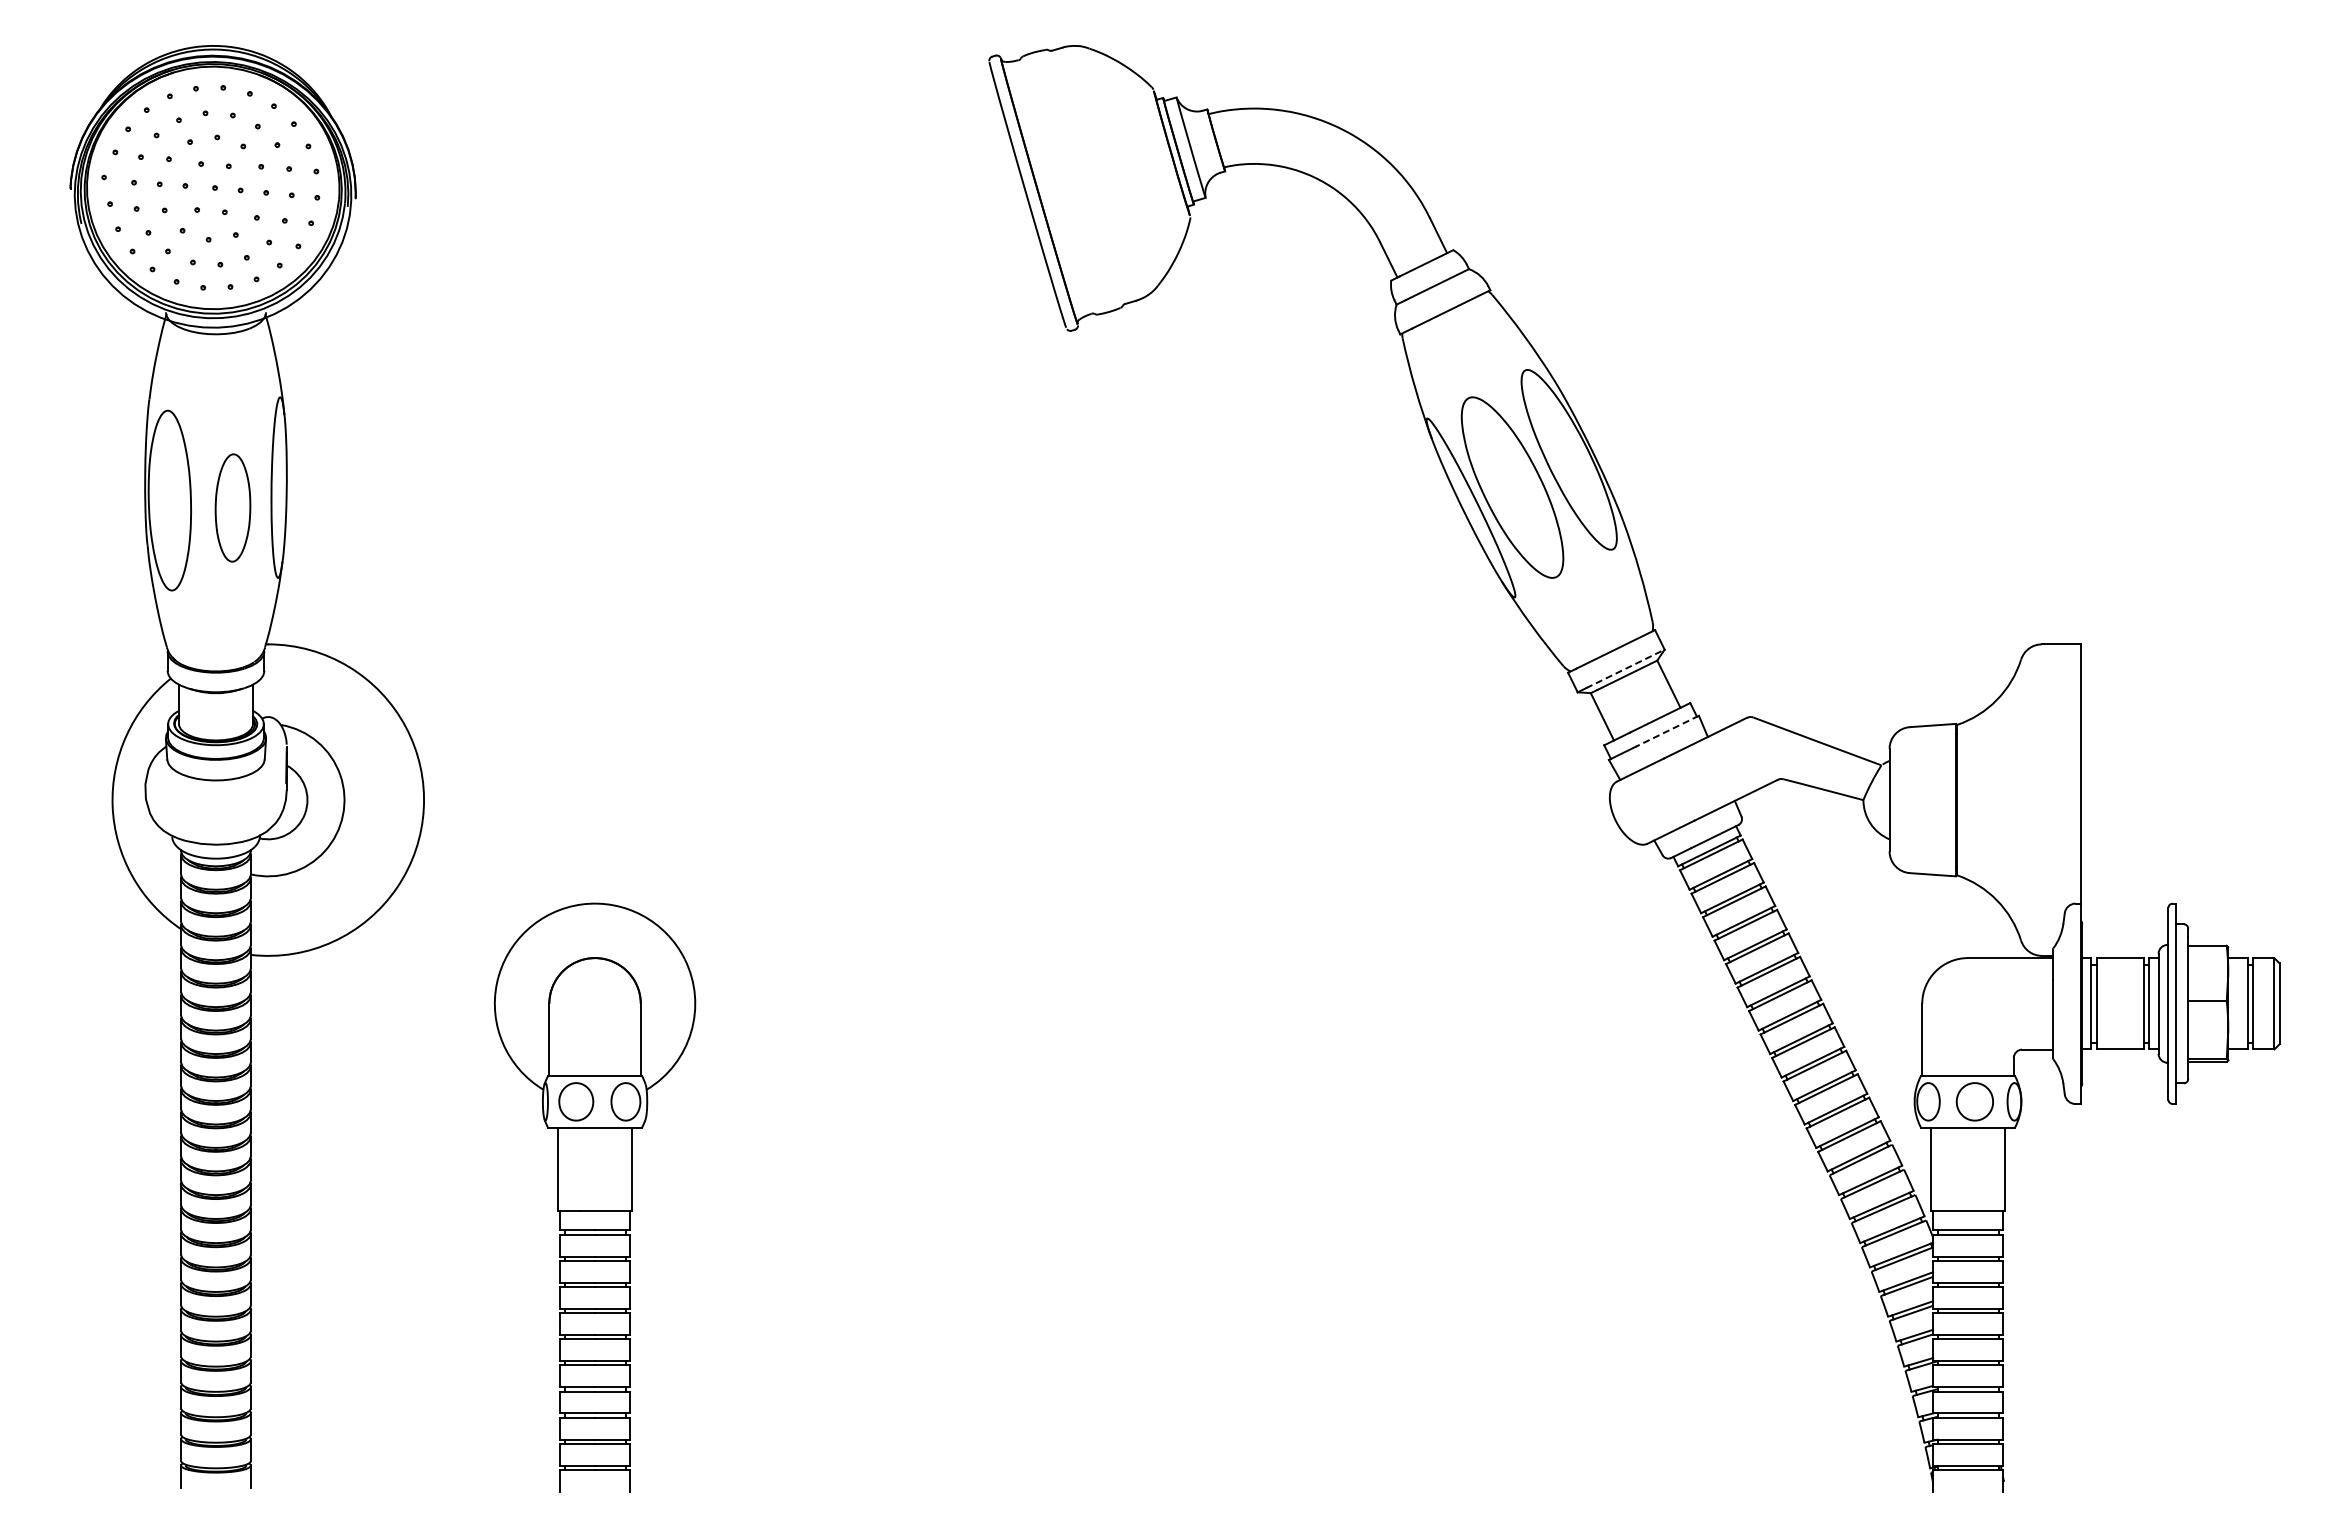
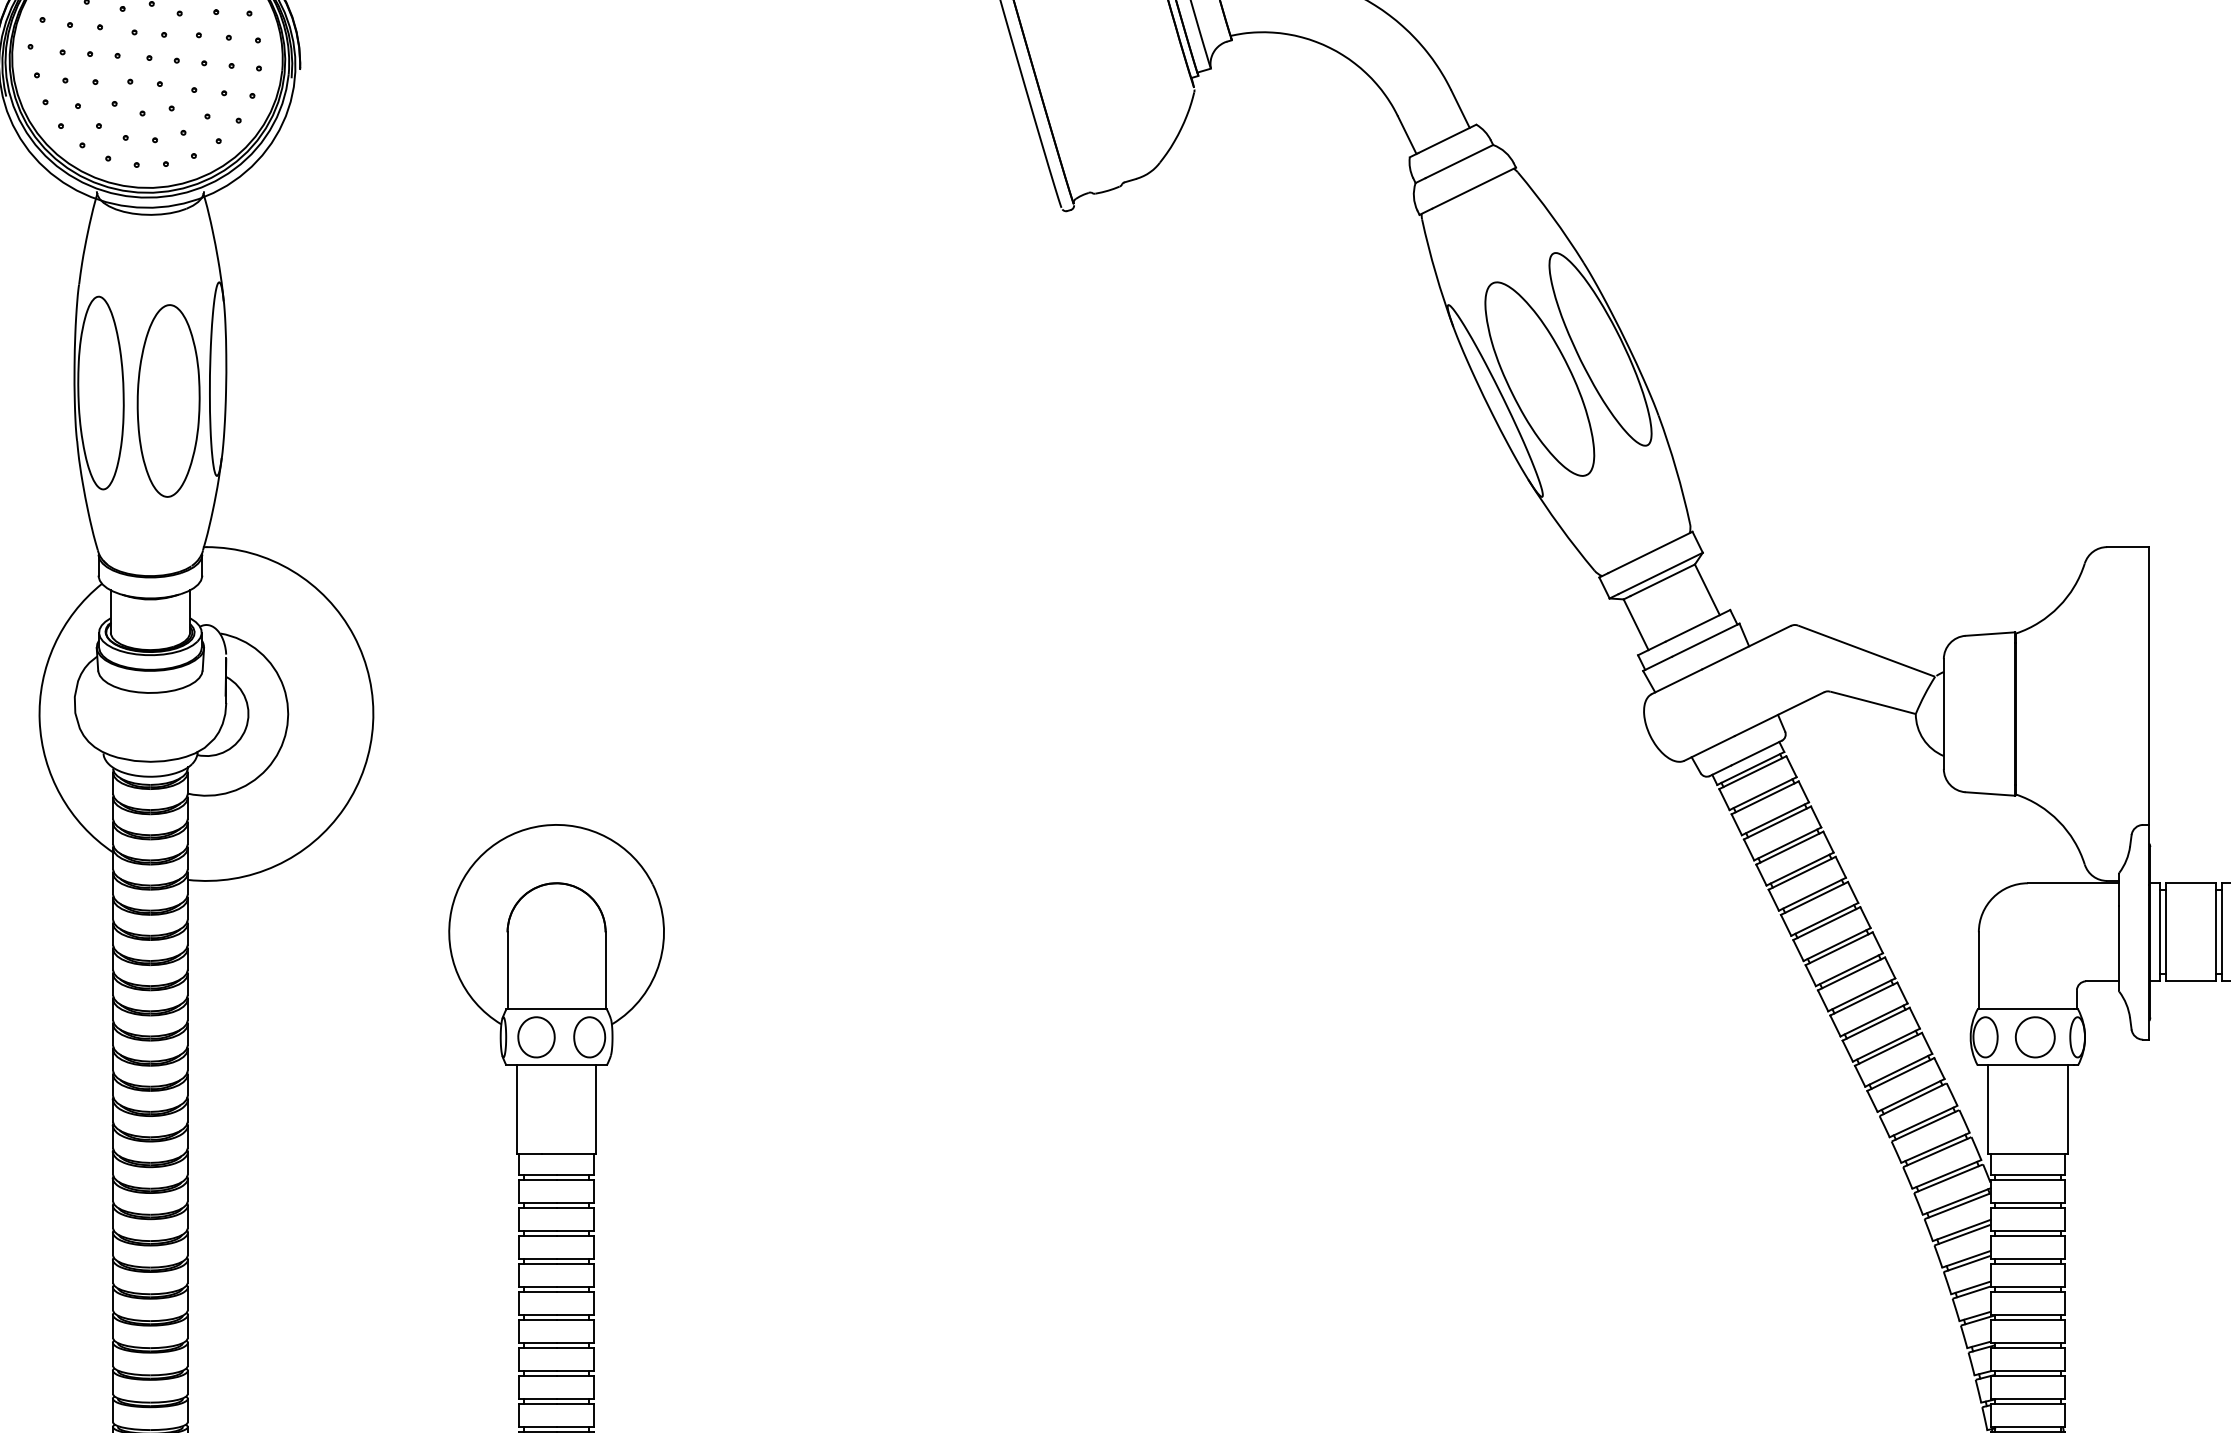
part: (232, 507) -> (168, 400), size x1.67
line: (1625, 668) -> (1660, 572), dashed -> solid
line: (1666, 731) -> (1704, 640), dashed -> solid

